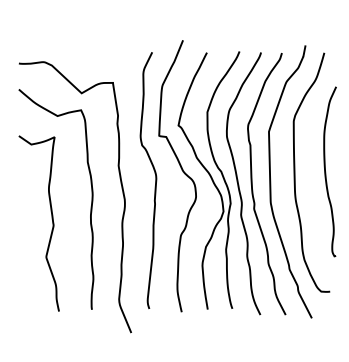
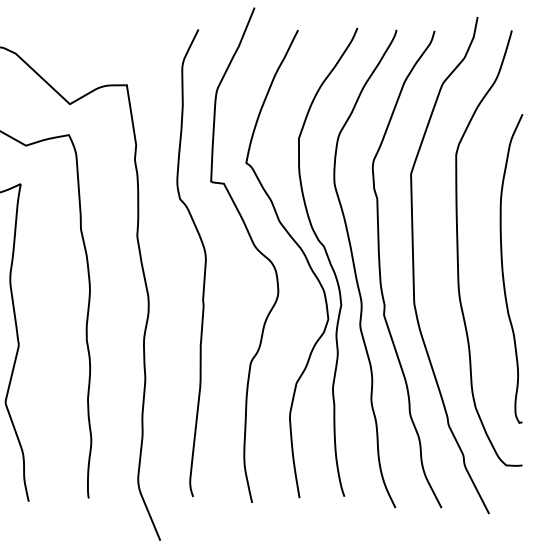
curve: (326, 172) -> (504, 270), moved

